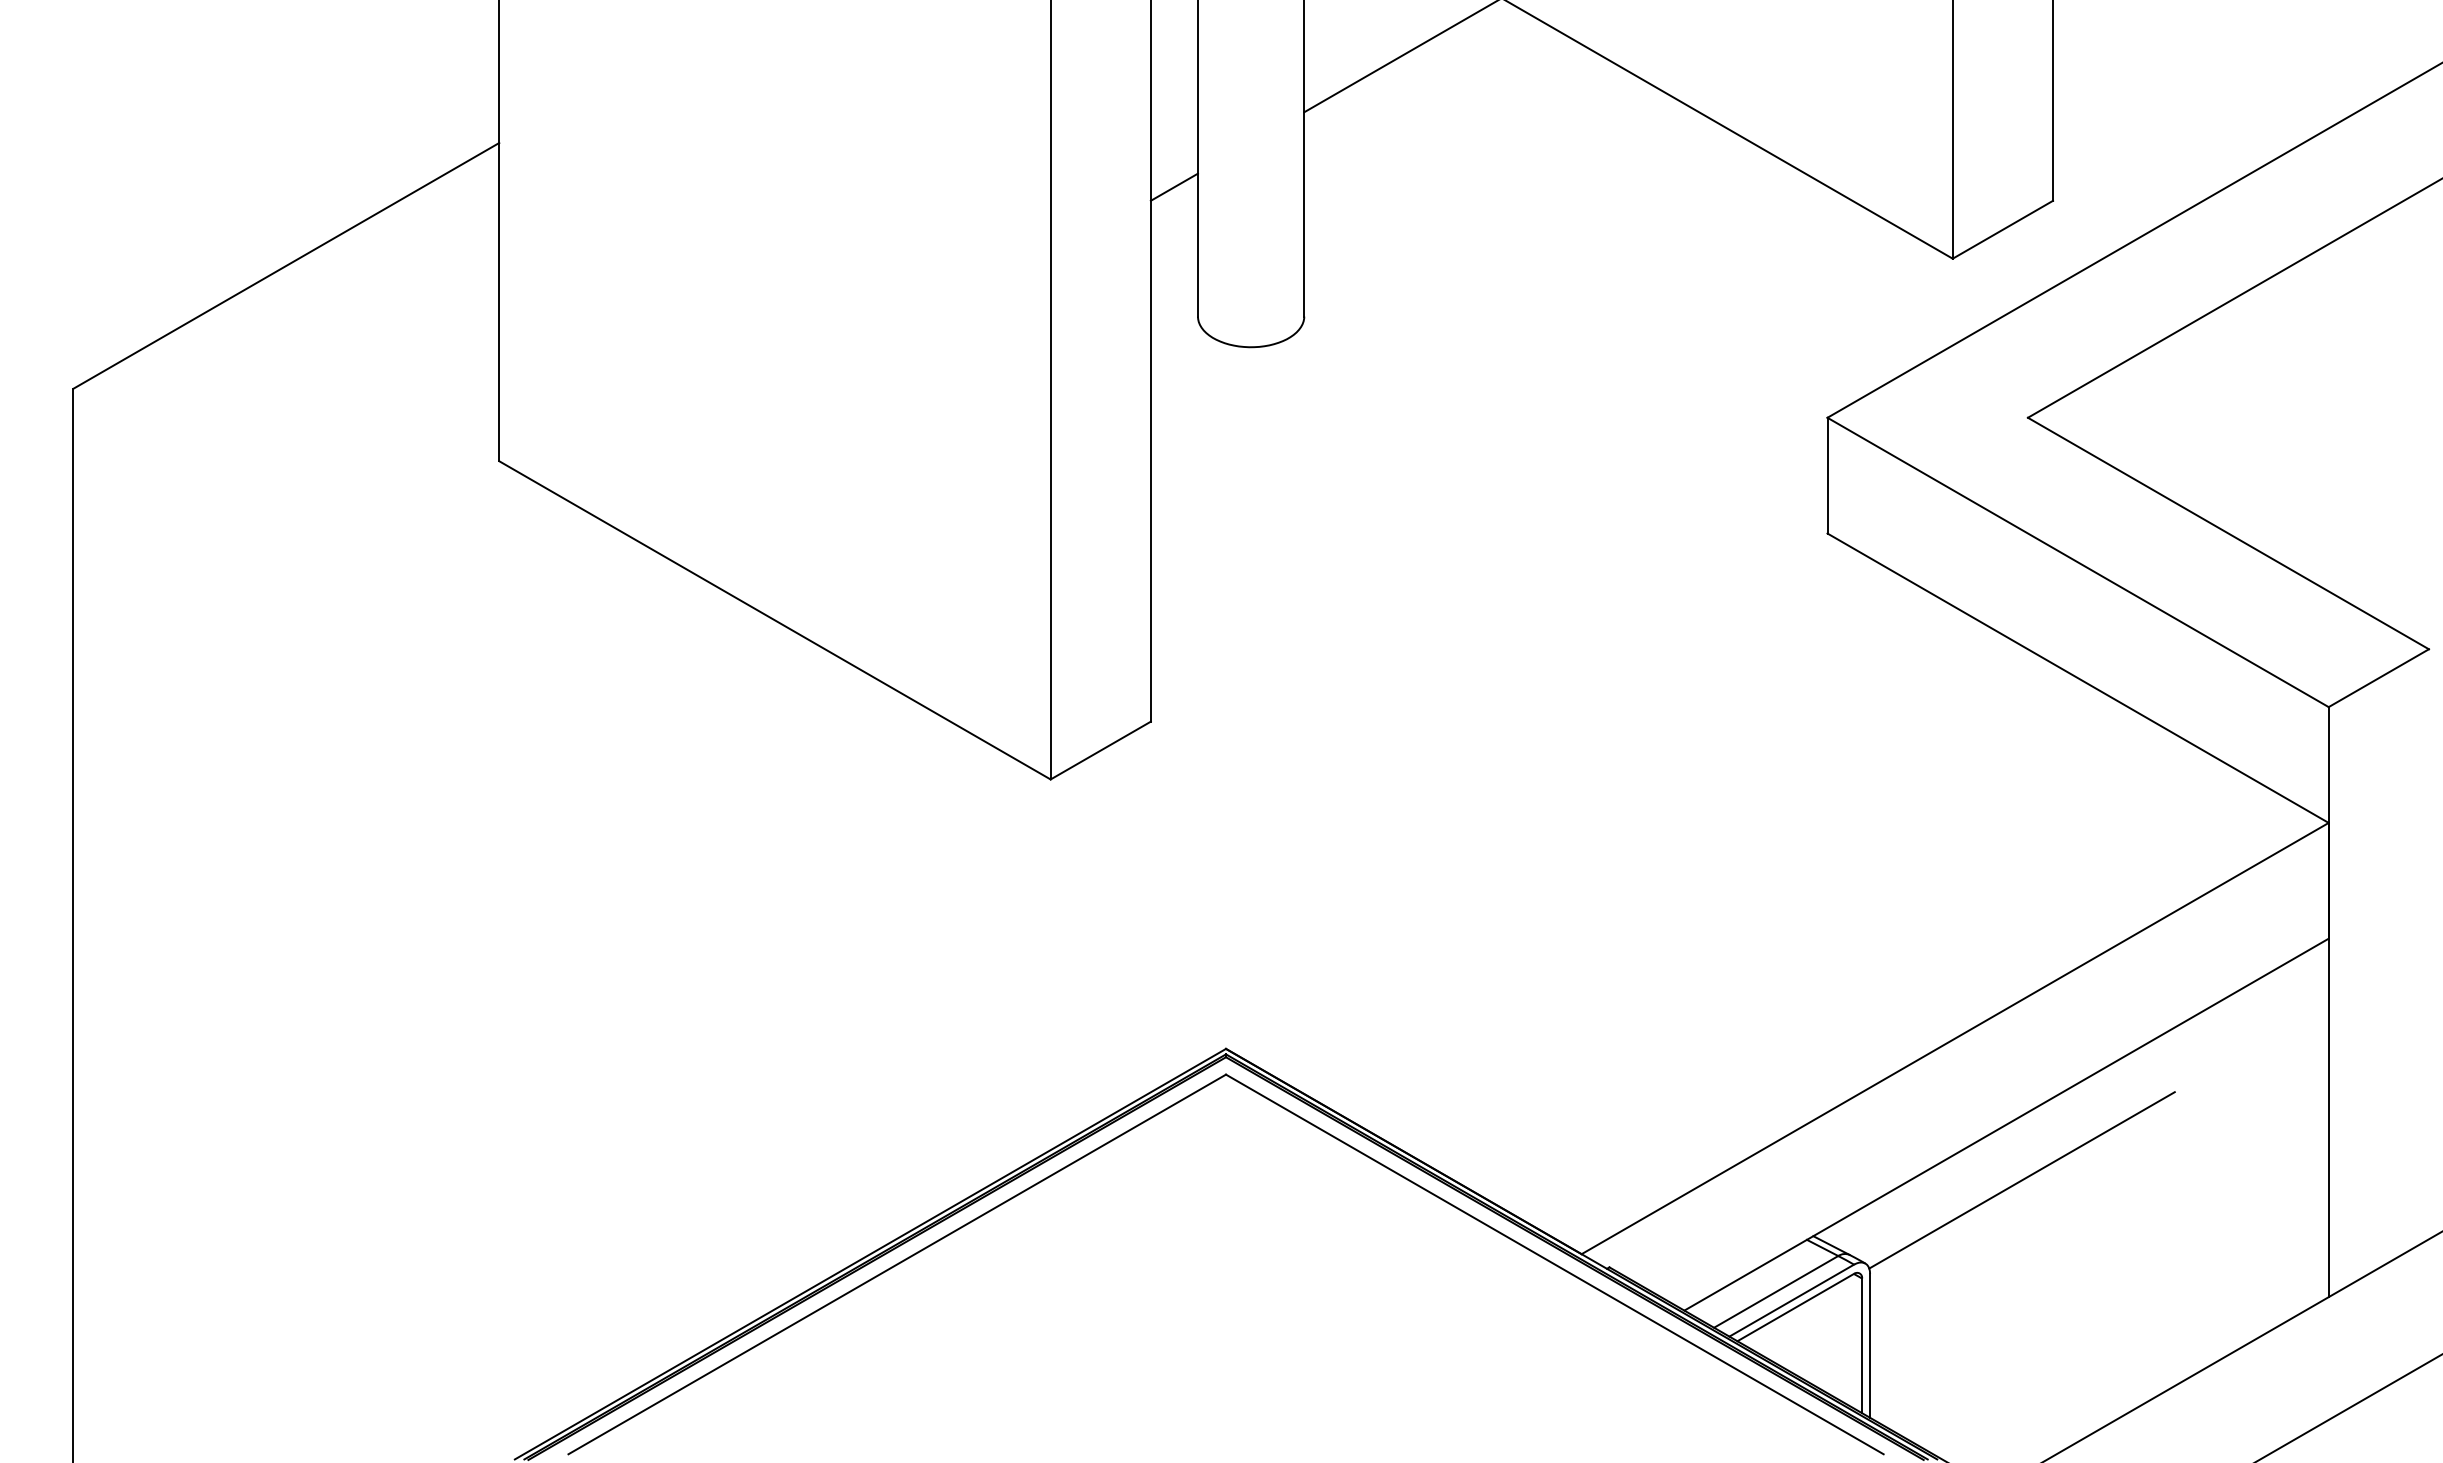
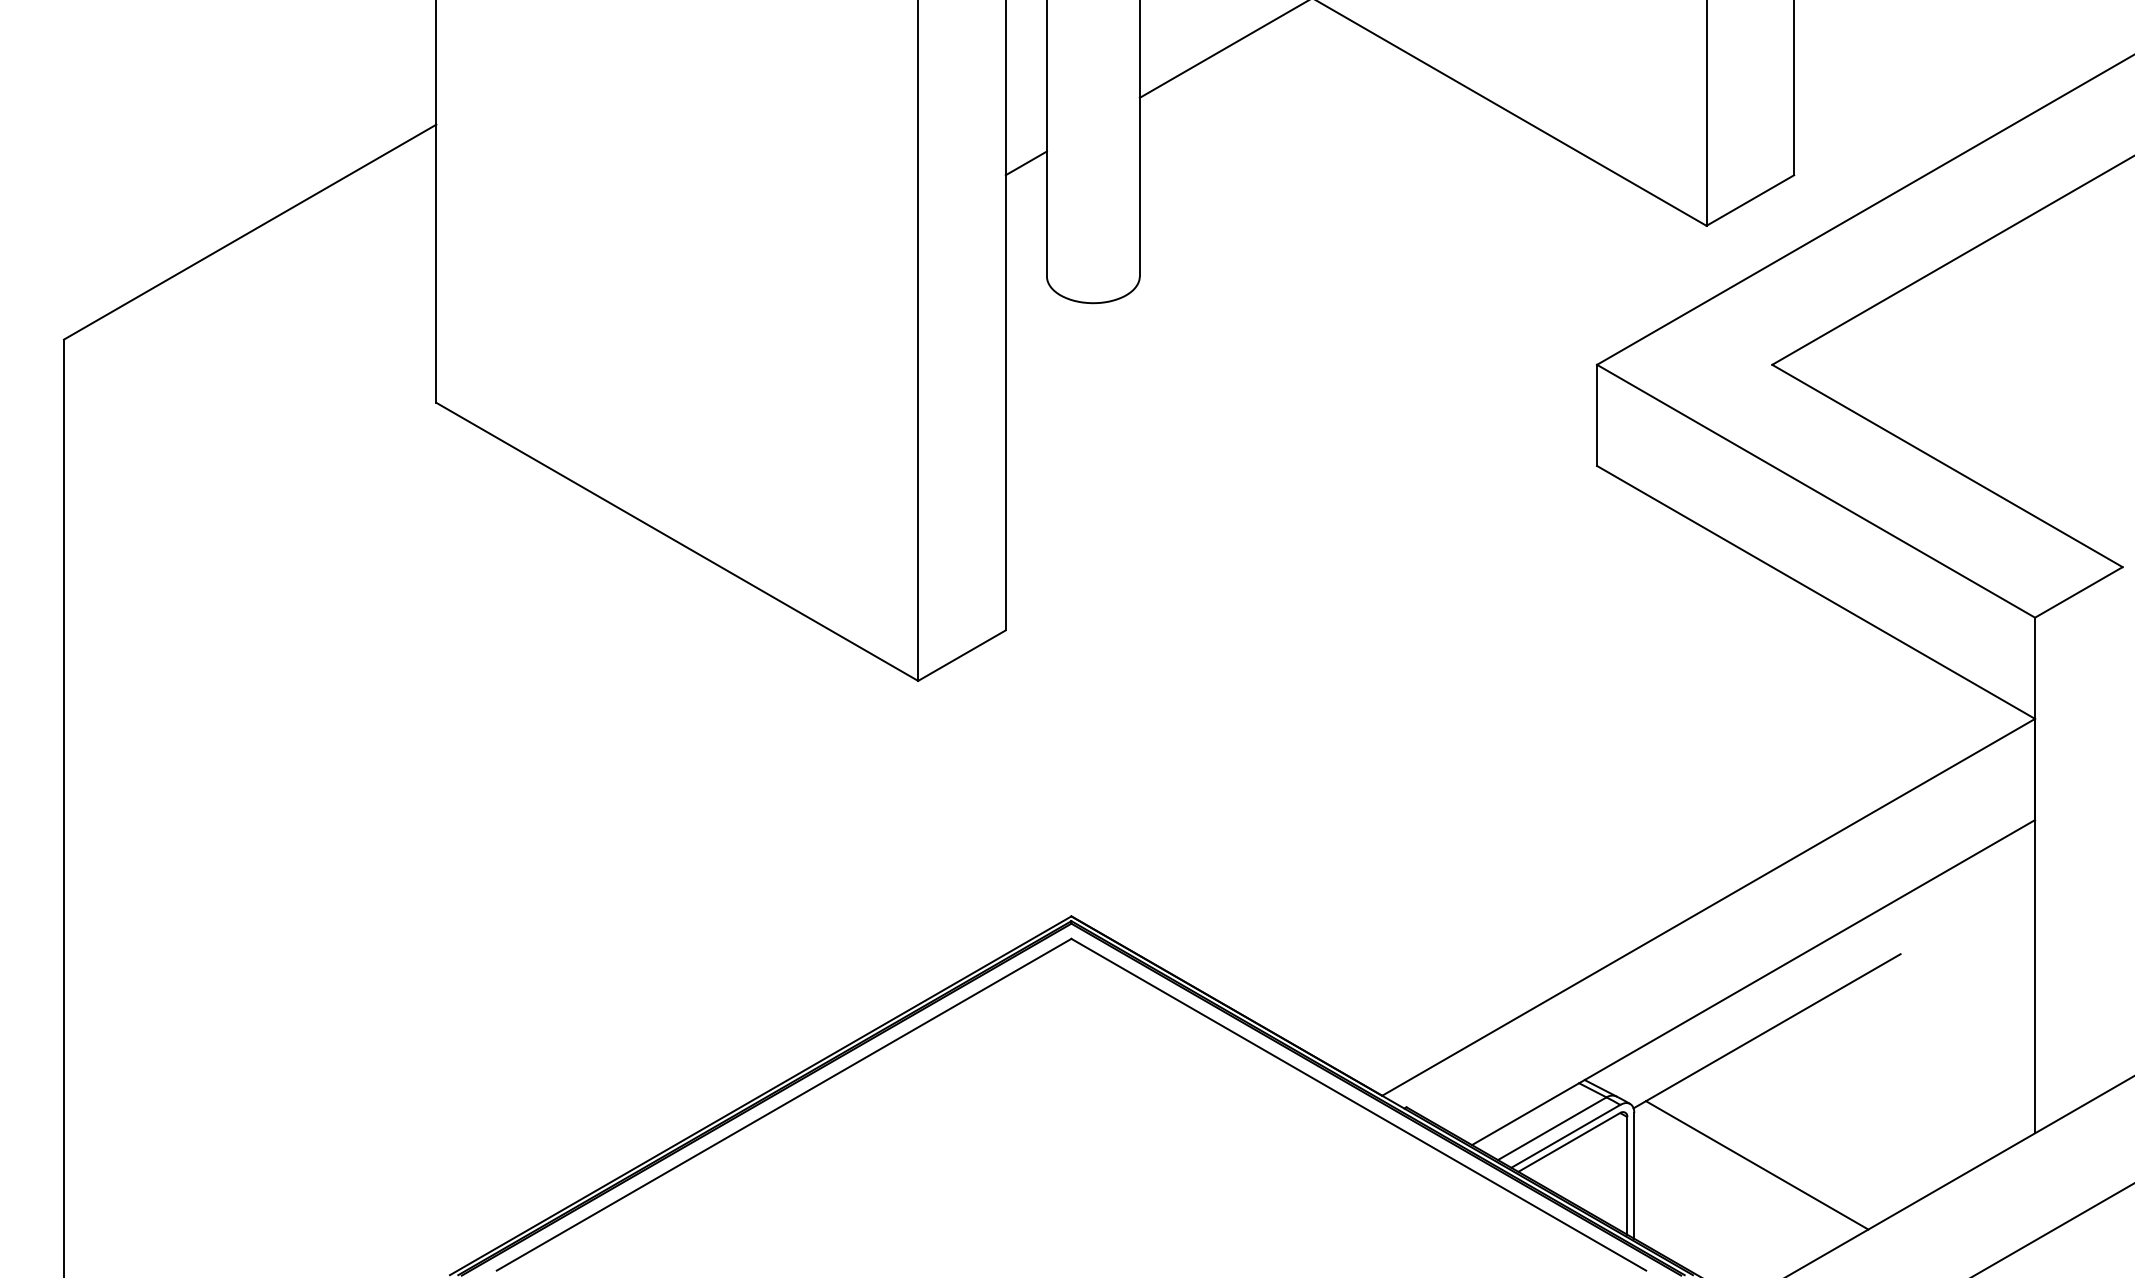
line: (2010, 1333) -> (1757, 1165), added

